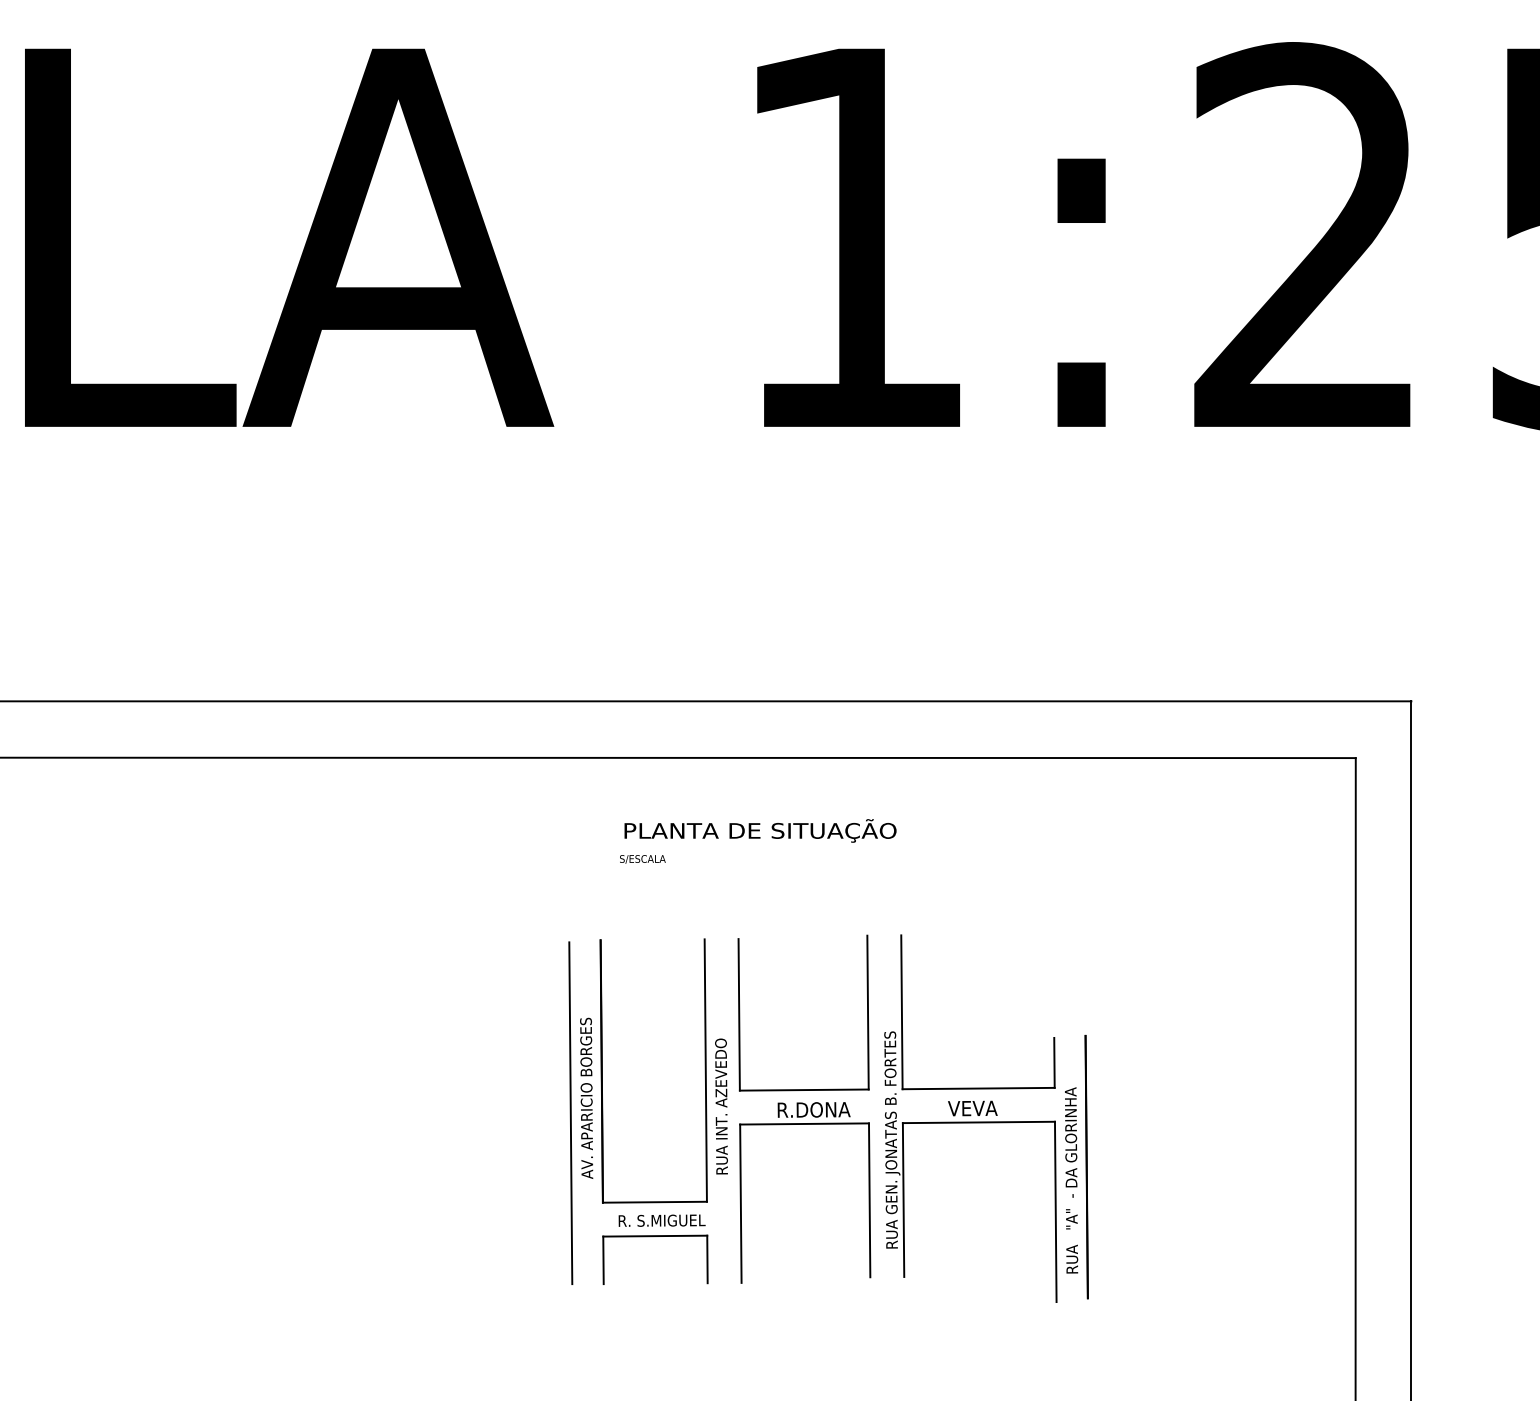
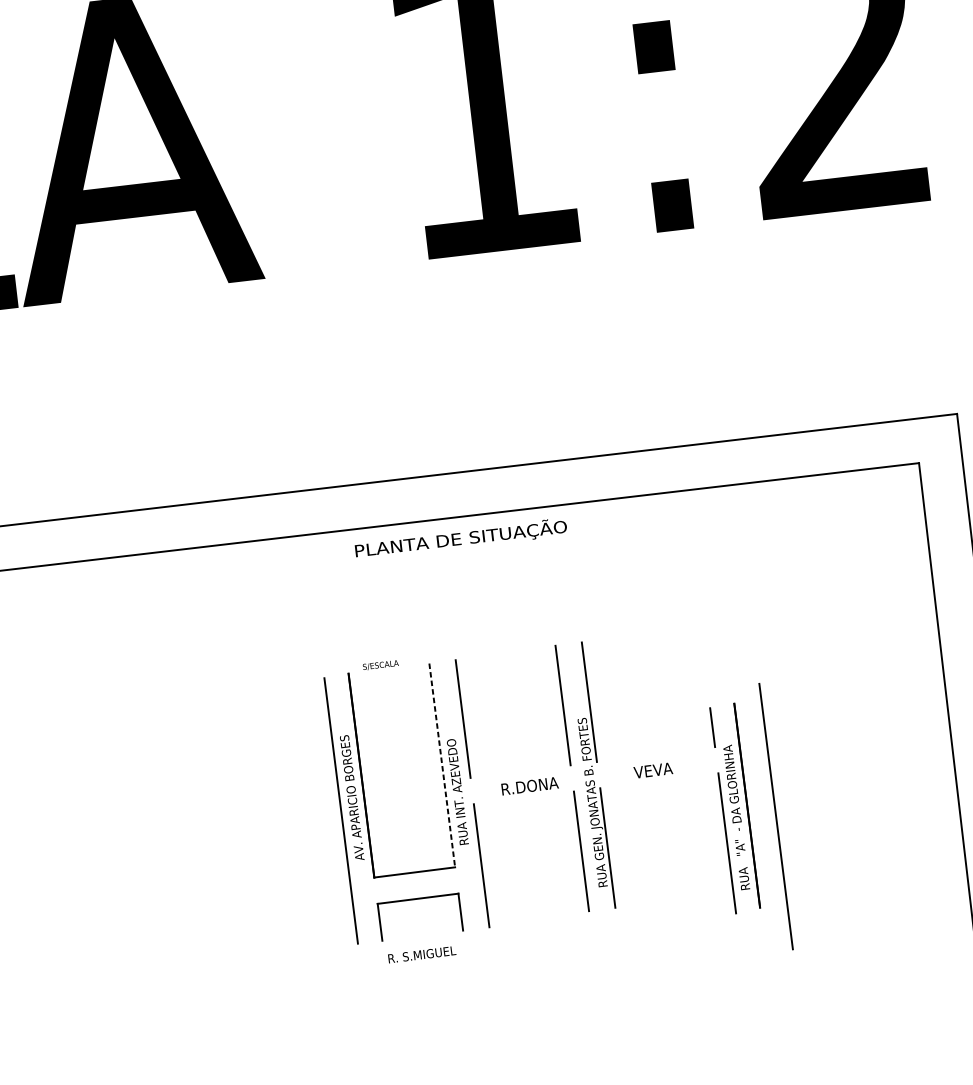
text: (760, 830) -> (461, 538), moved
text: (642, 859) -> (380, 665), moved
line: (705, 1071) -> (442, 766), solid -> dashed
line: (978, 1088) -> (655, 754), removed
line: (803, 1089) -> (519, 771), removed
line: (978, 1122) -> (659, 780), removed
line: (804, 1123) -> (523, 797), removed
line: (1121, 1184) -> (775, 816), added
text: (661, 1220) -> (421, 954), moved

